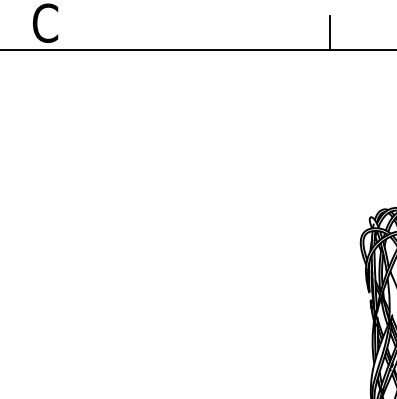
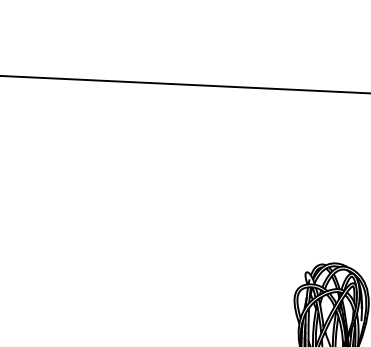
line: (329, 32) -> (271, 70), removed

